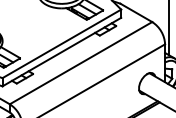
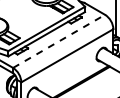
line: (81, 63) -> (59, 41), solid -> dashed

